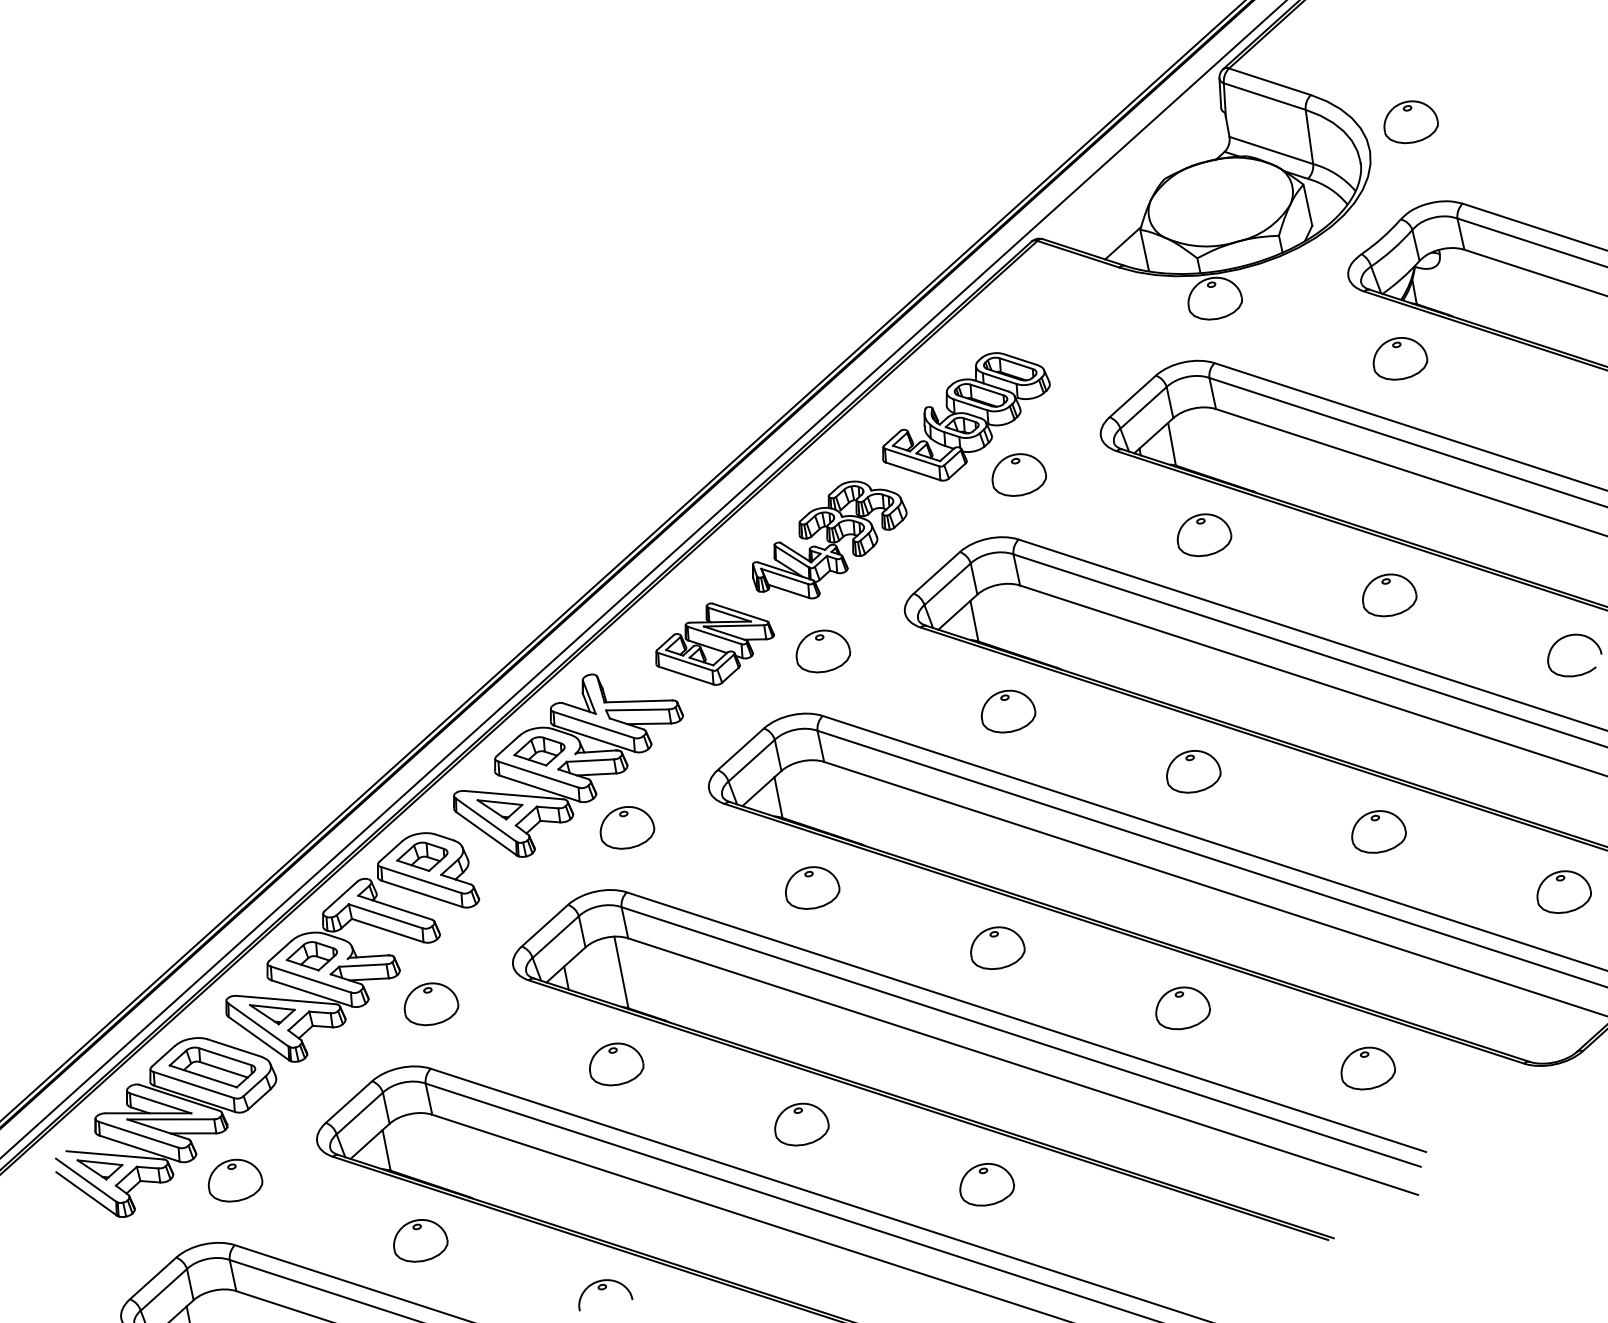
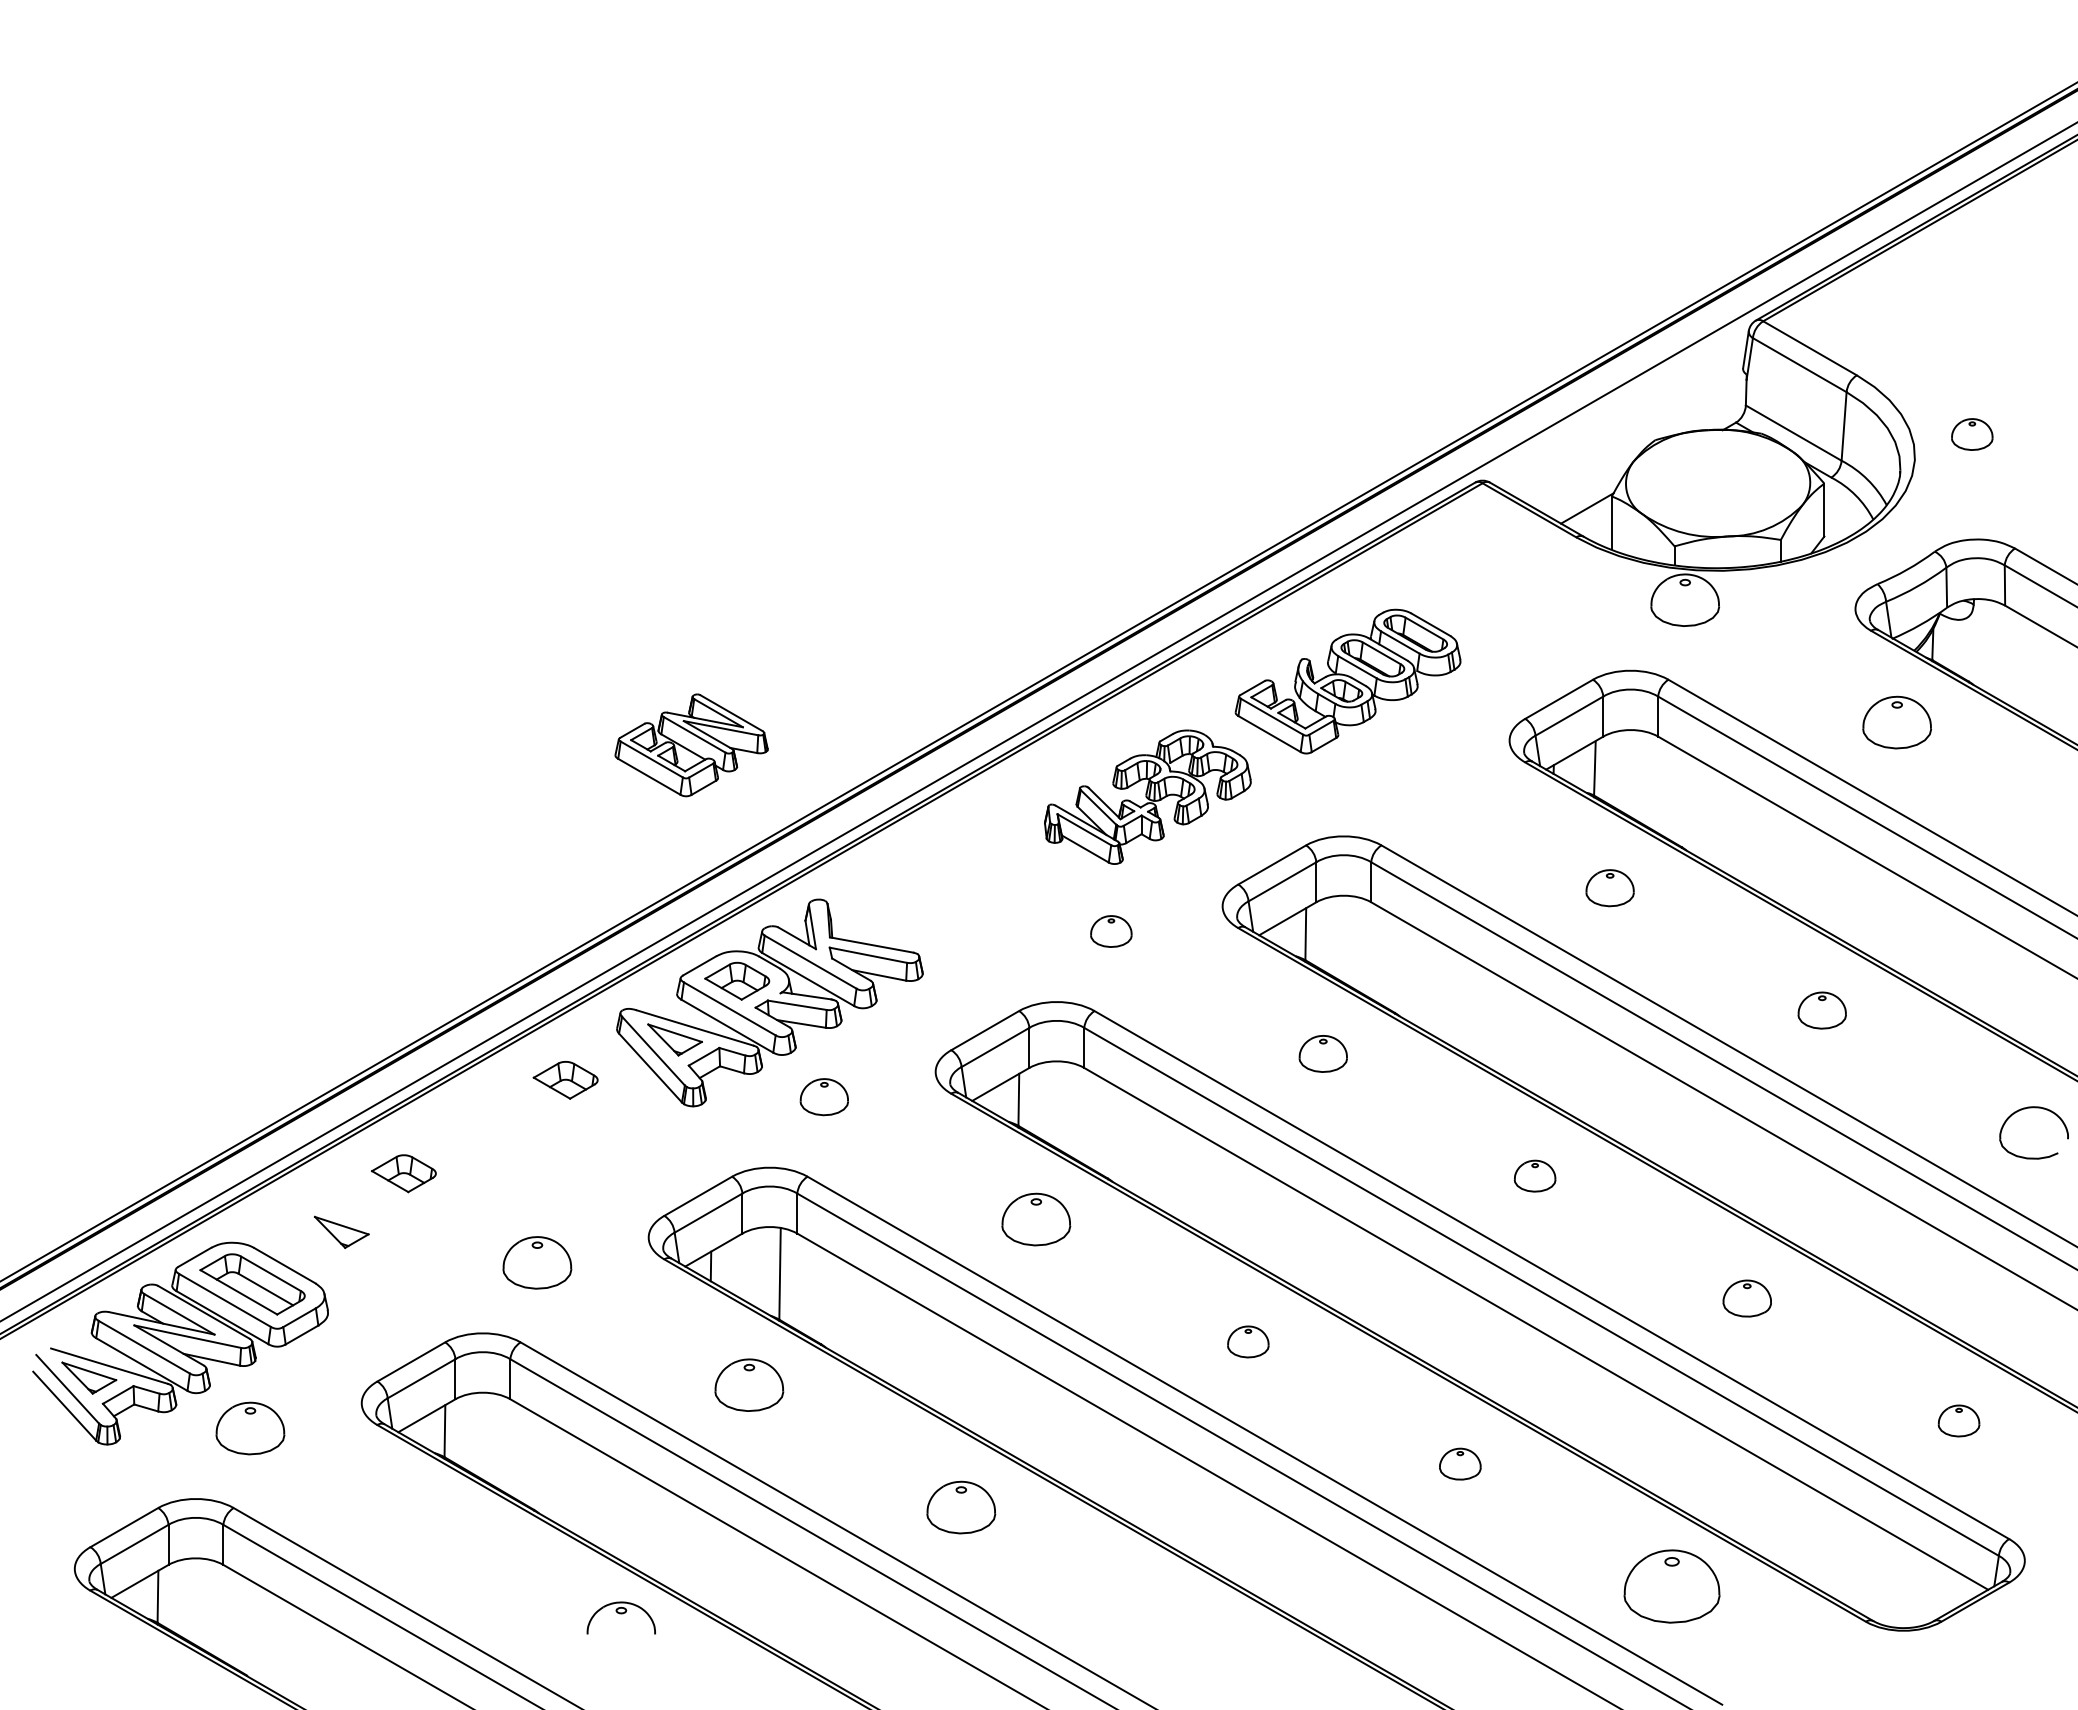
part: (1410, 121) -> (1972, 434), size x0.6
part: (1018, 474) -> (1398, 765), removed
part: (1203, 534) -> (1609, 887), size x0.7
part: (1389, 595) -> (1822, 1010), size x0.7
part: (713, 644) -> (691, 745), moved
part: (822, 651) -> (1111, 931), size x0.6
part: (1007, 711) -> (1323, 1053), size x0.7
part: (1192, 771) -> (1534, 1175), size x0.6
part: (626, 827) -> (824, 1096), size x0.7
part: (1378, 831) -> (1747, 1298), size x0.7
part: (1562, 891) -> (1958, 1420), size x0.6
part: (997, 947) -> (1248, 1341), size x0.6
part: (350, 949) -> (453, 1174), removed
part: (1182, 1007) -> (1460, 1463), size x0.6
part: (1367, 1068) -> (1672, 1586), size x1.4
part: (986, 1184) -> (1173, 1629), removed
part: (420, 1240) -> (462, 1550), removed
part: (602, 1292) -> (620, 1617), moved

